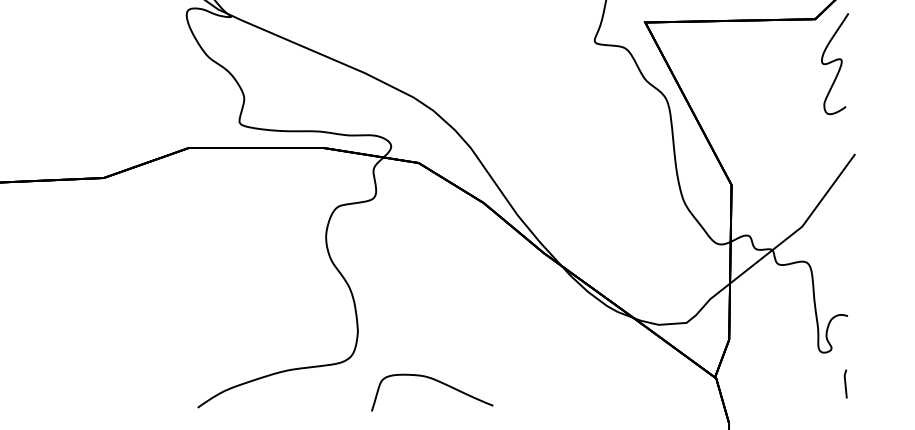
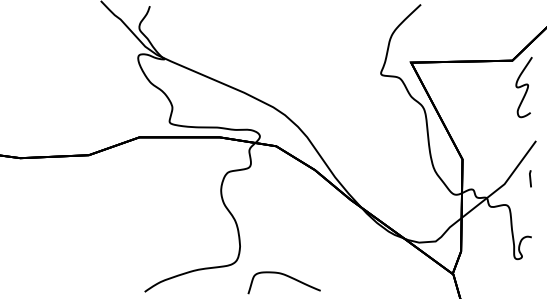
line: (845, 383) -> (530, 178), moved

